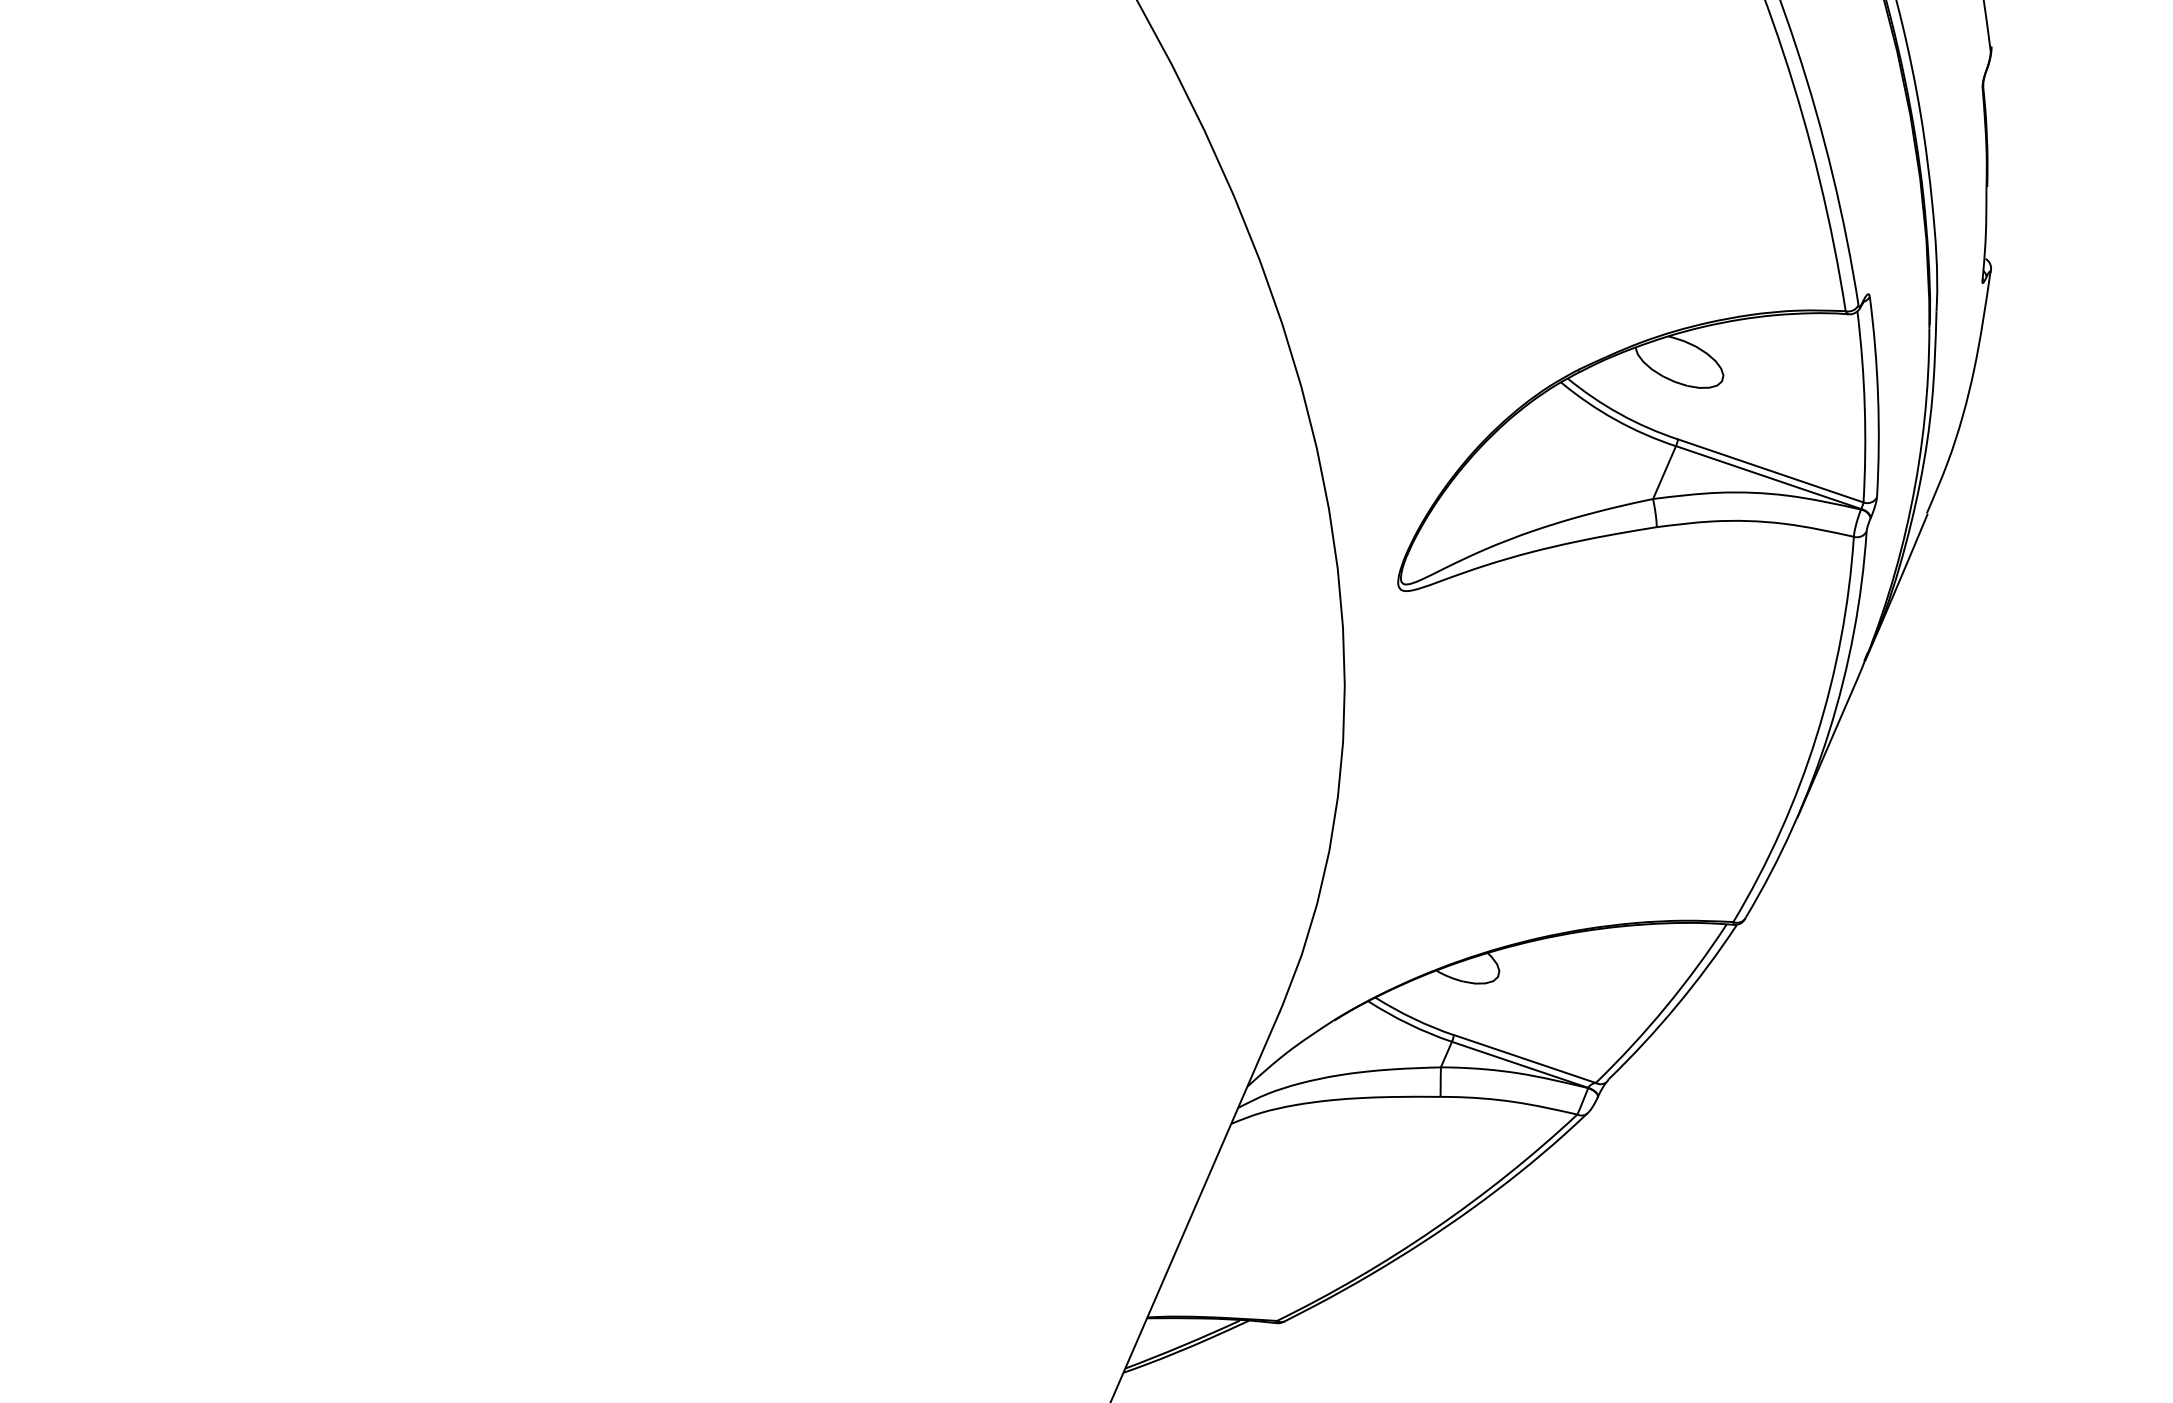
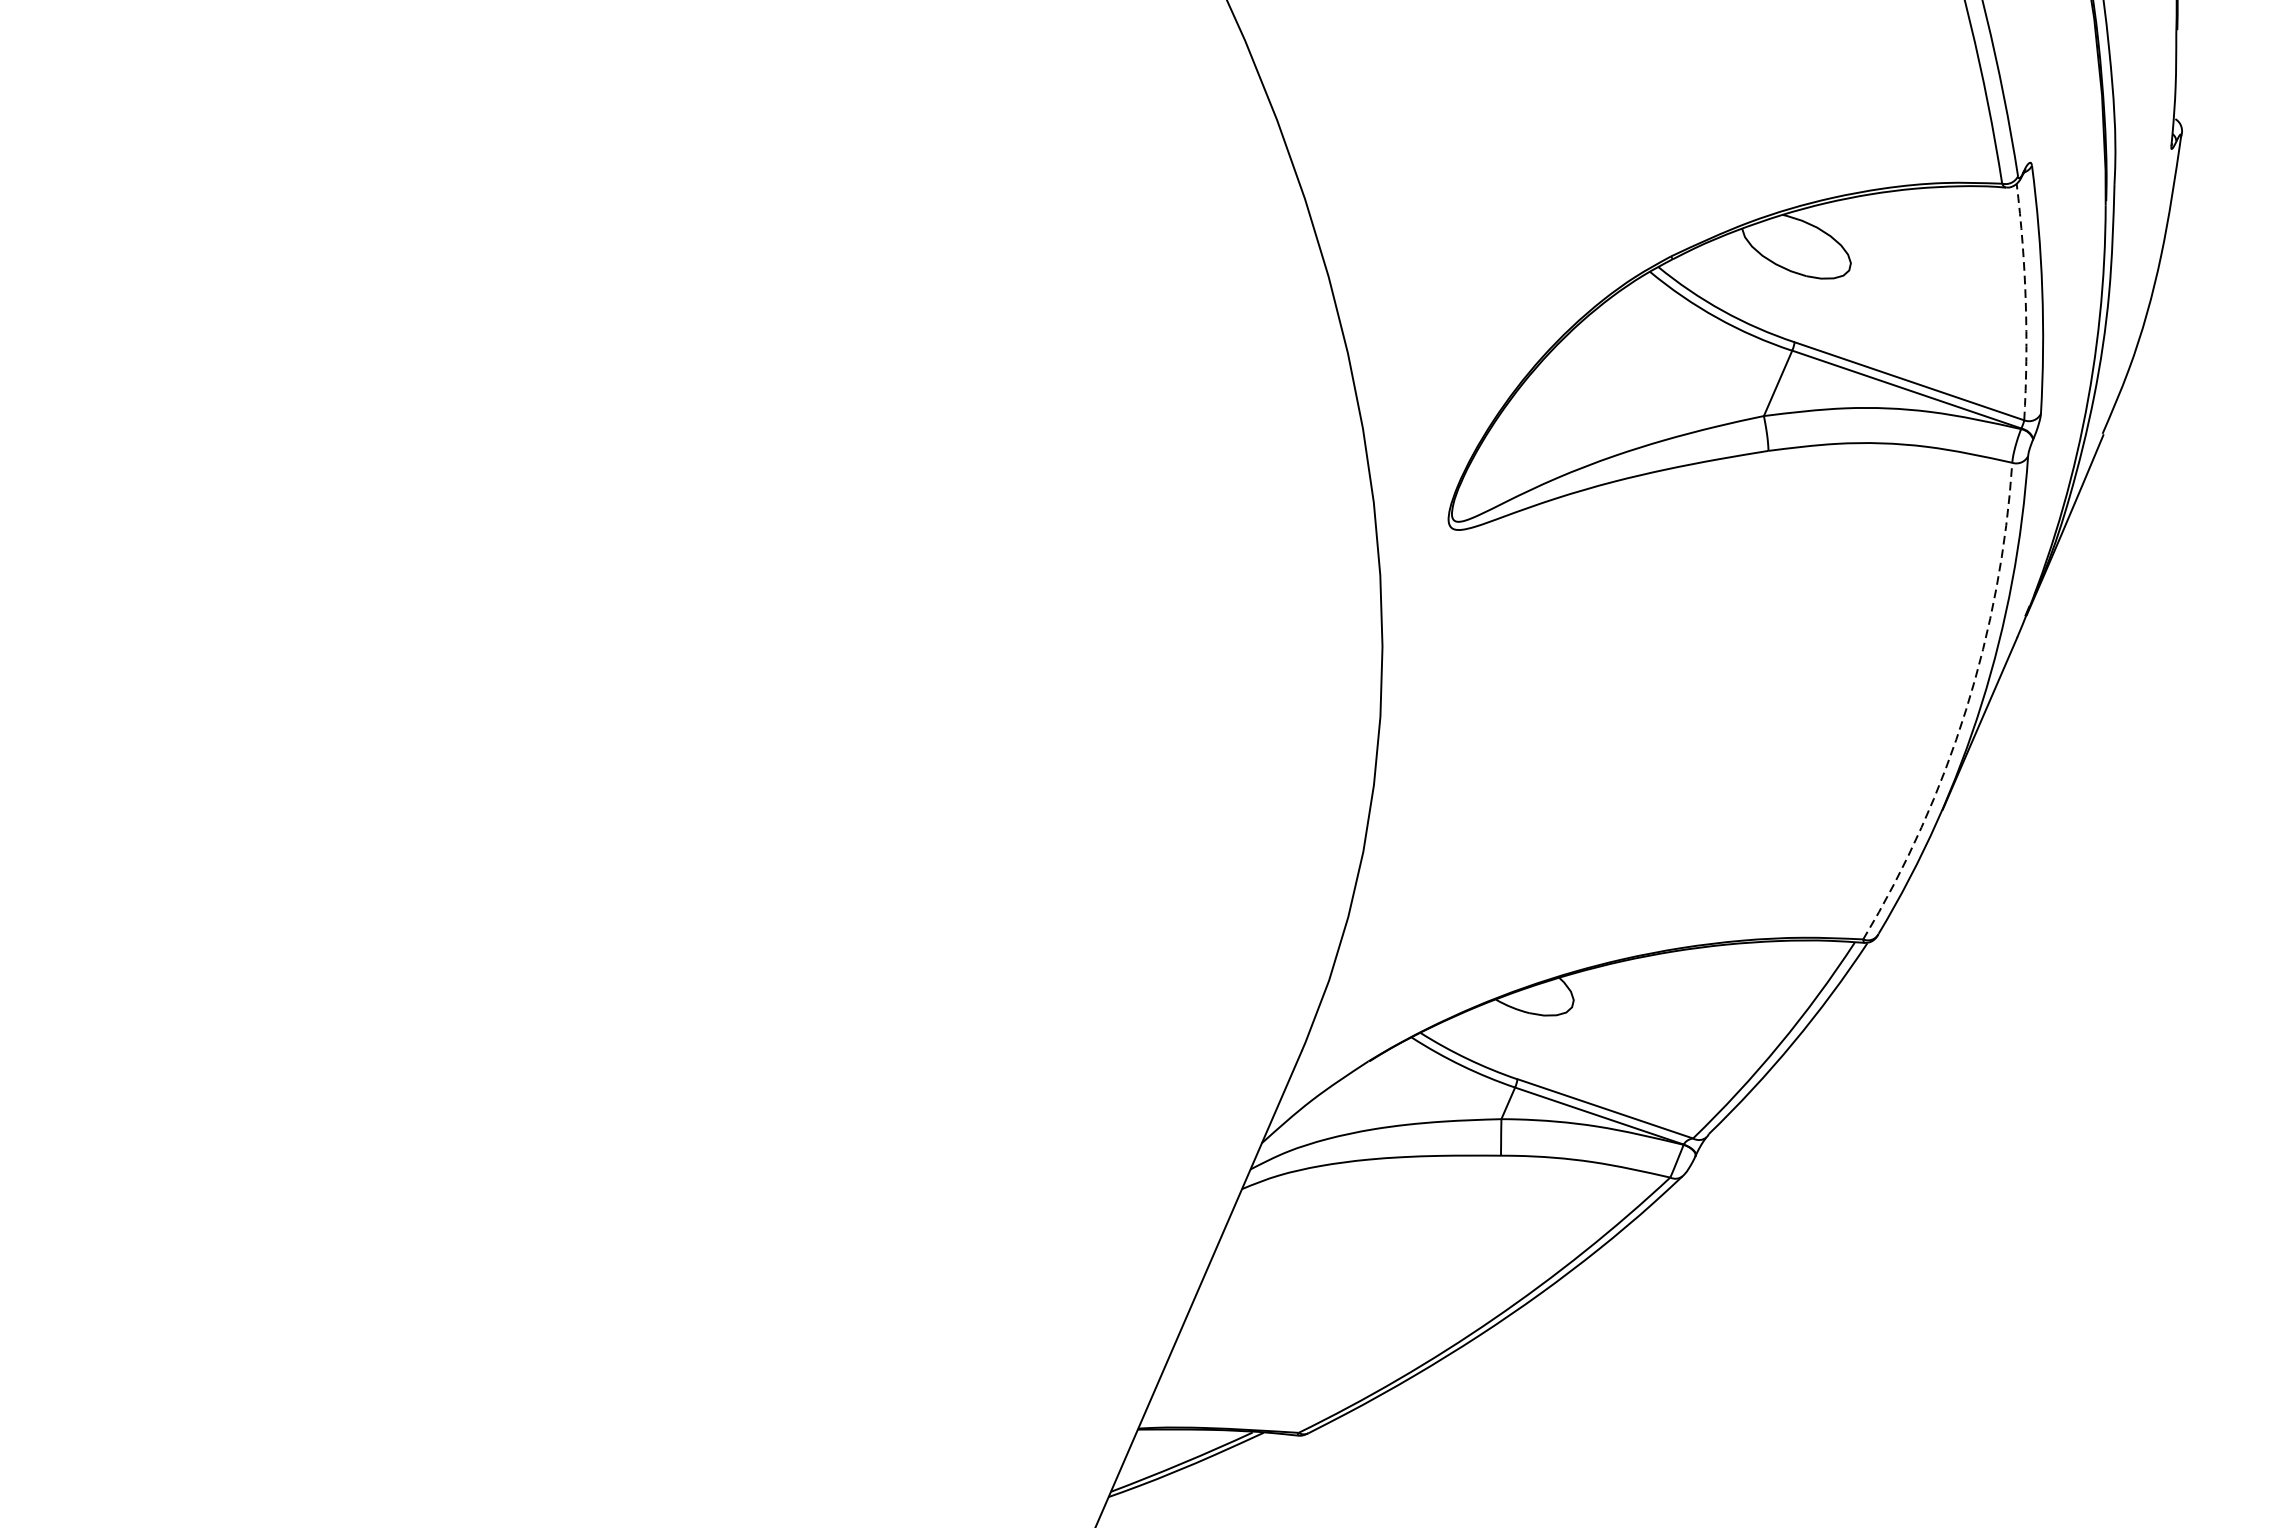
arc: (1864, 406) -> (2025, 301), solid -> dashed
arc: (1816, 736) -> (1966, 709), solid -> dashed

